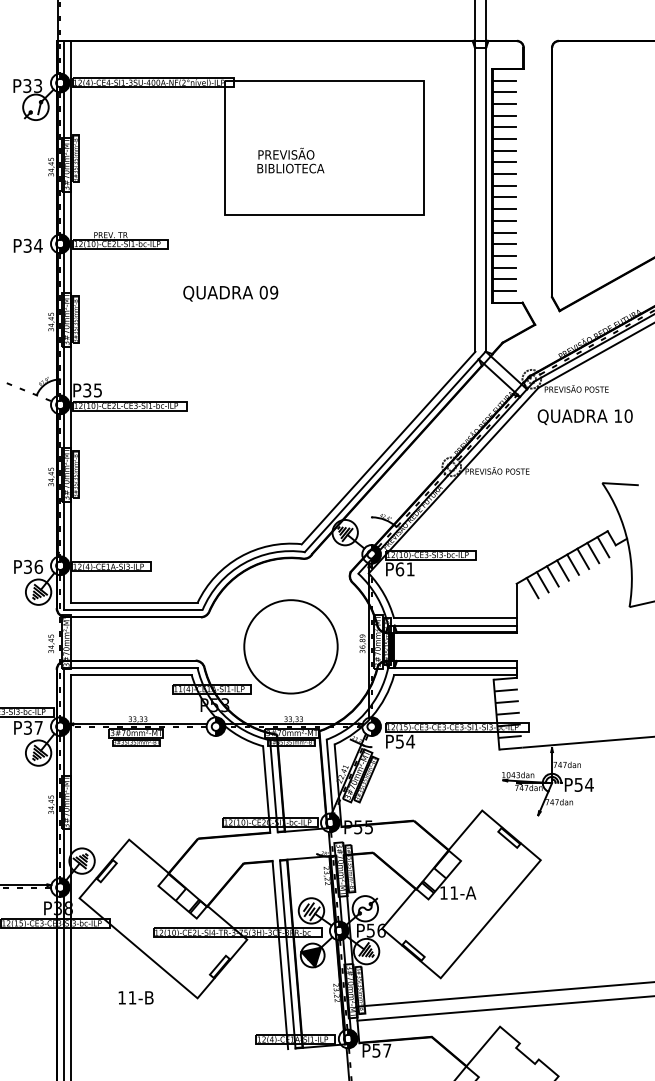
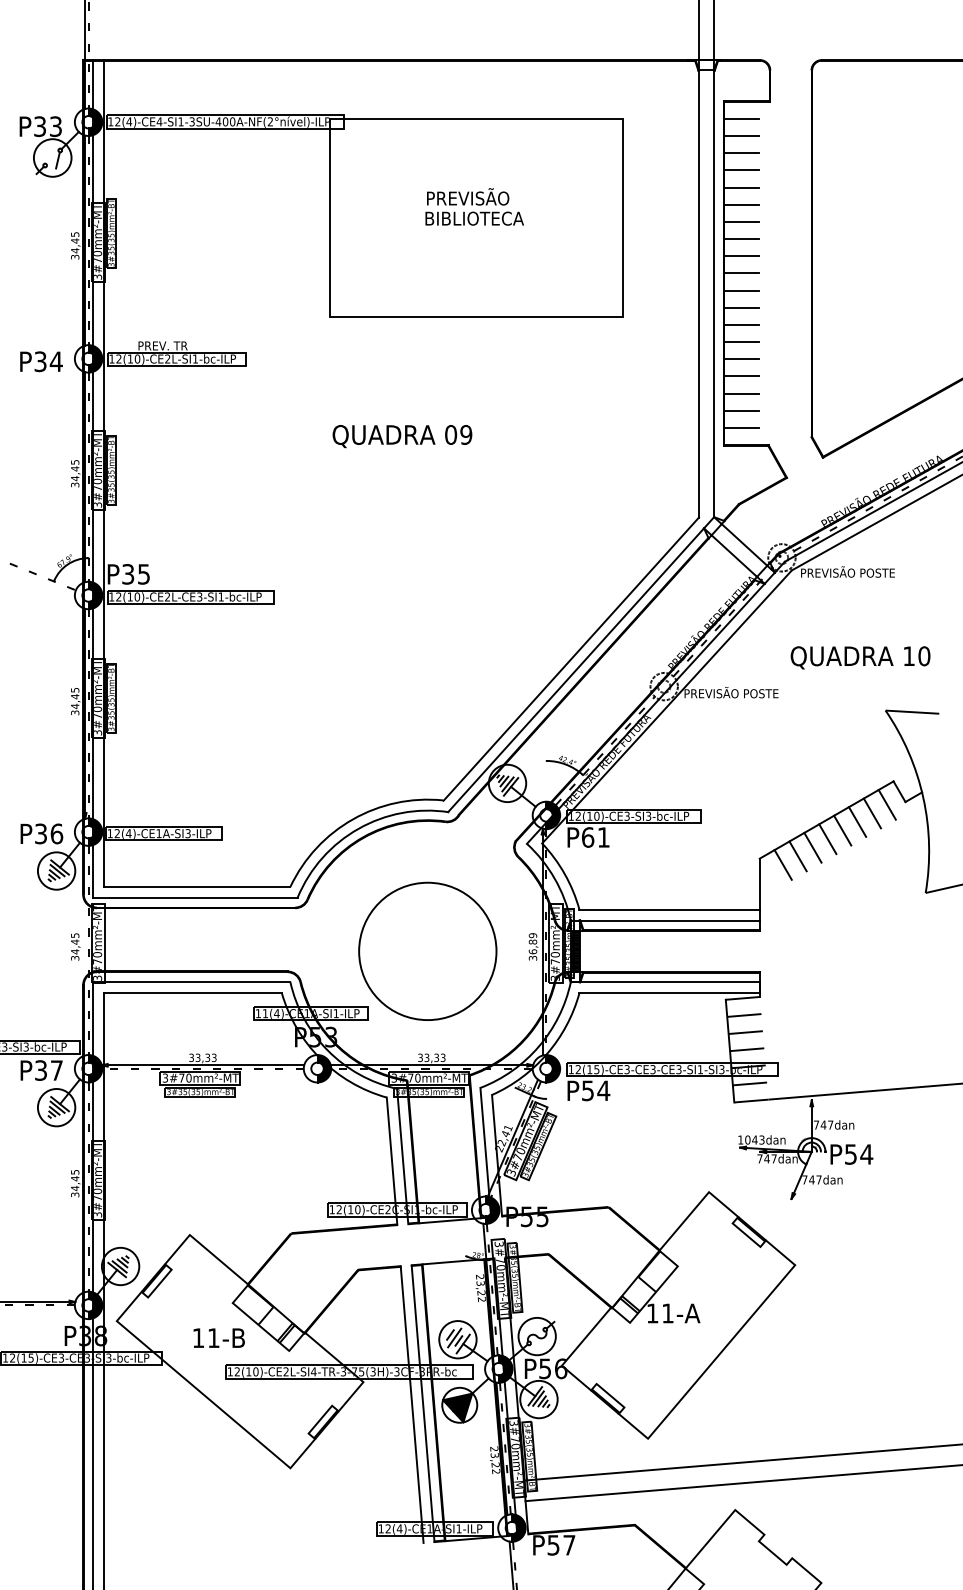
text: (290, 160) -> (474, 206), moved
text: (230, 293) -> (402, 436), moved
text: (584, 417) -> (859, 658), moved
text: (135, 997) -> (218, 1337), moved

